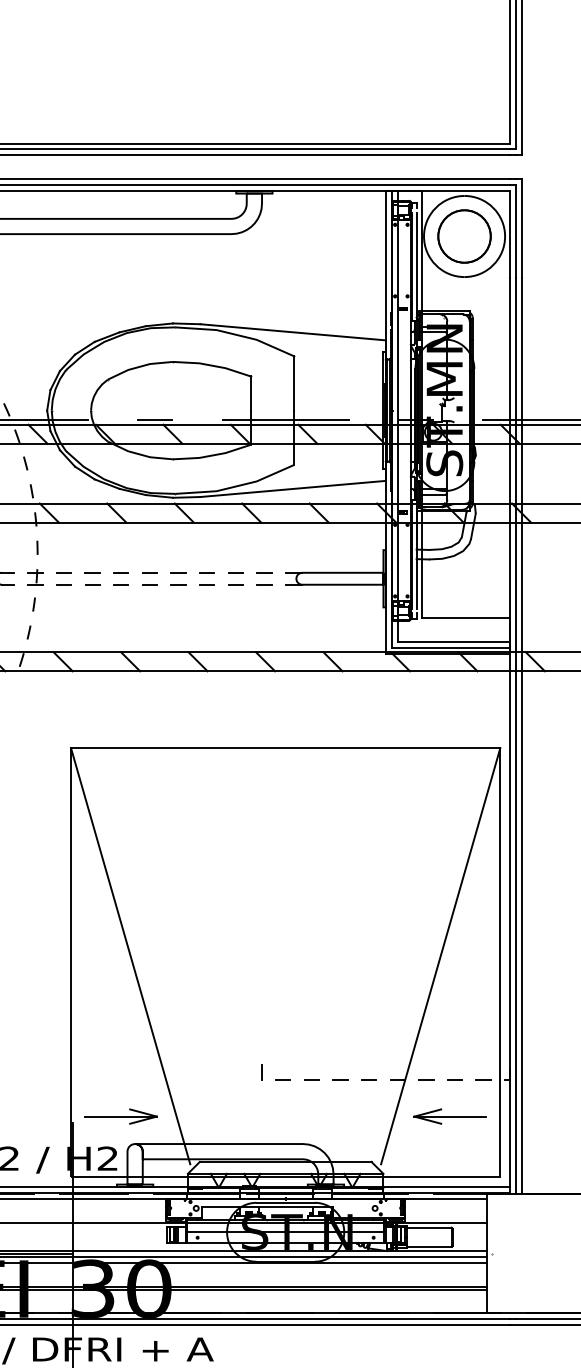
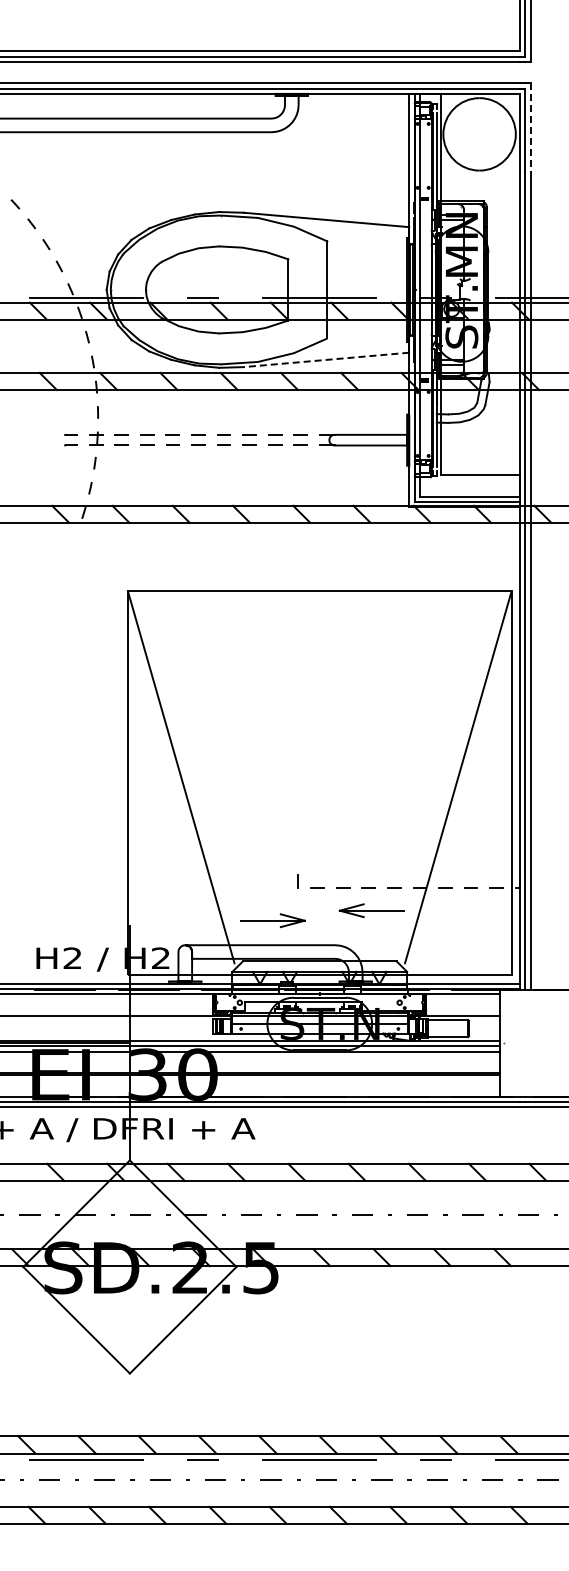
line: (521, 228) -> (530, 127), solid -> dashed
circle: (464, 236) -> (479, 134), removed
line: (292, 488) -> (325, 359), solid -> dashed
part: (120, 1116) -> (272, 920), moved
part: (449, 1116) -> (371, 910), moved

